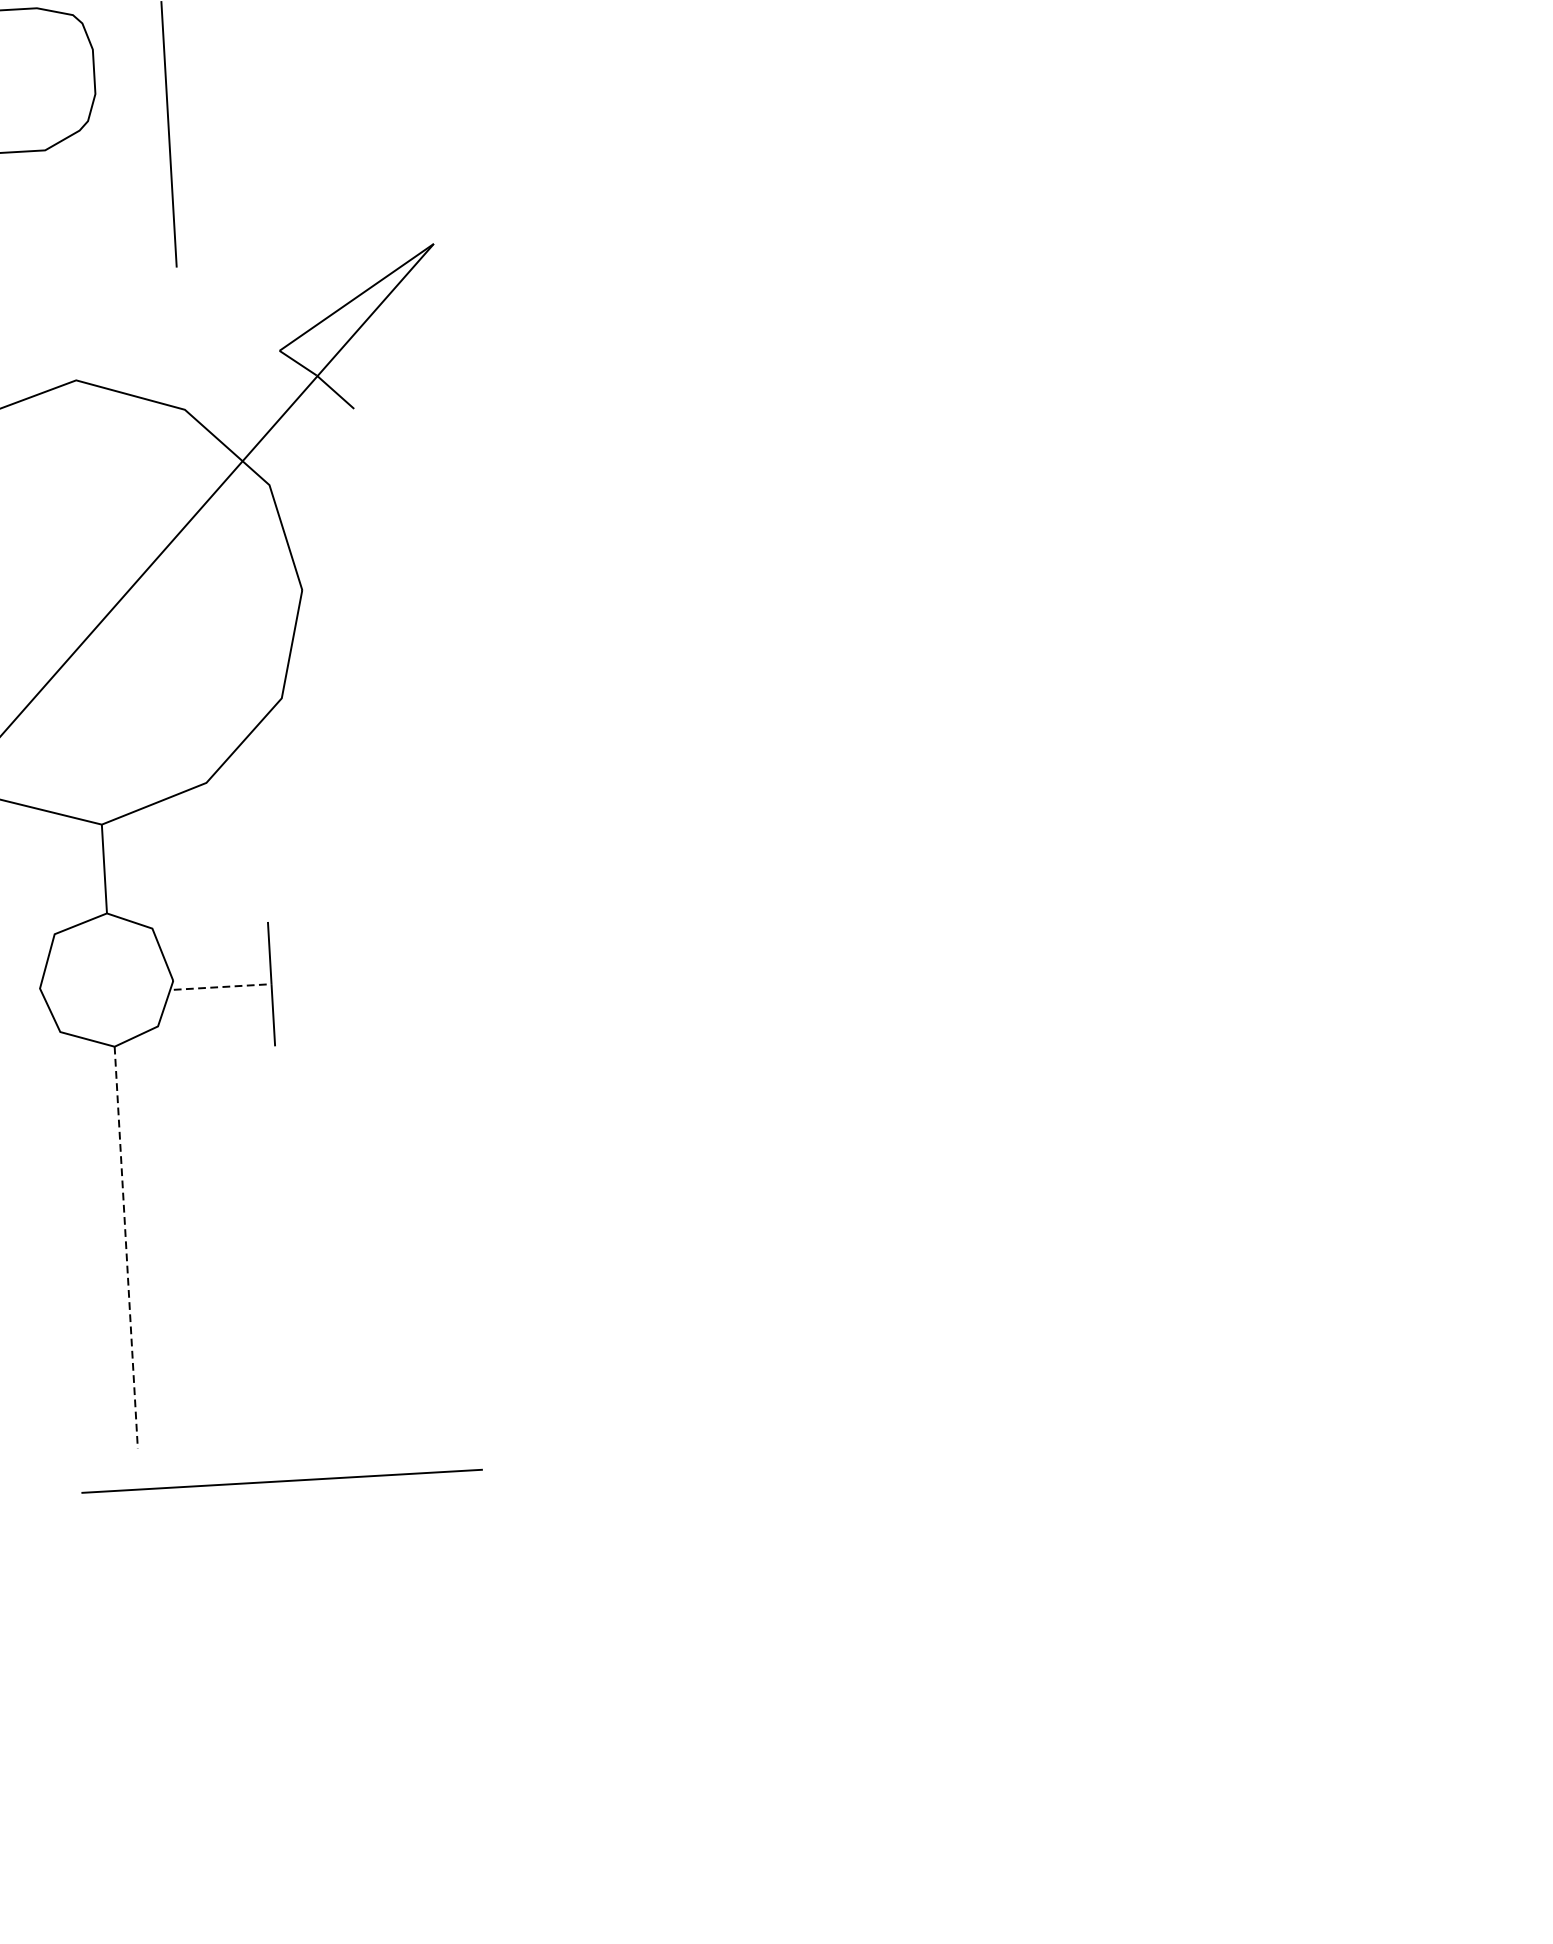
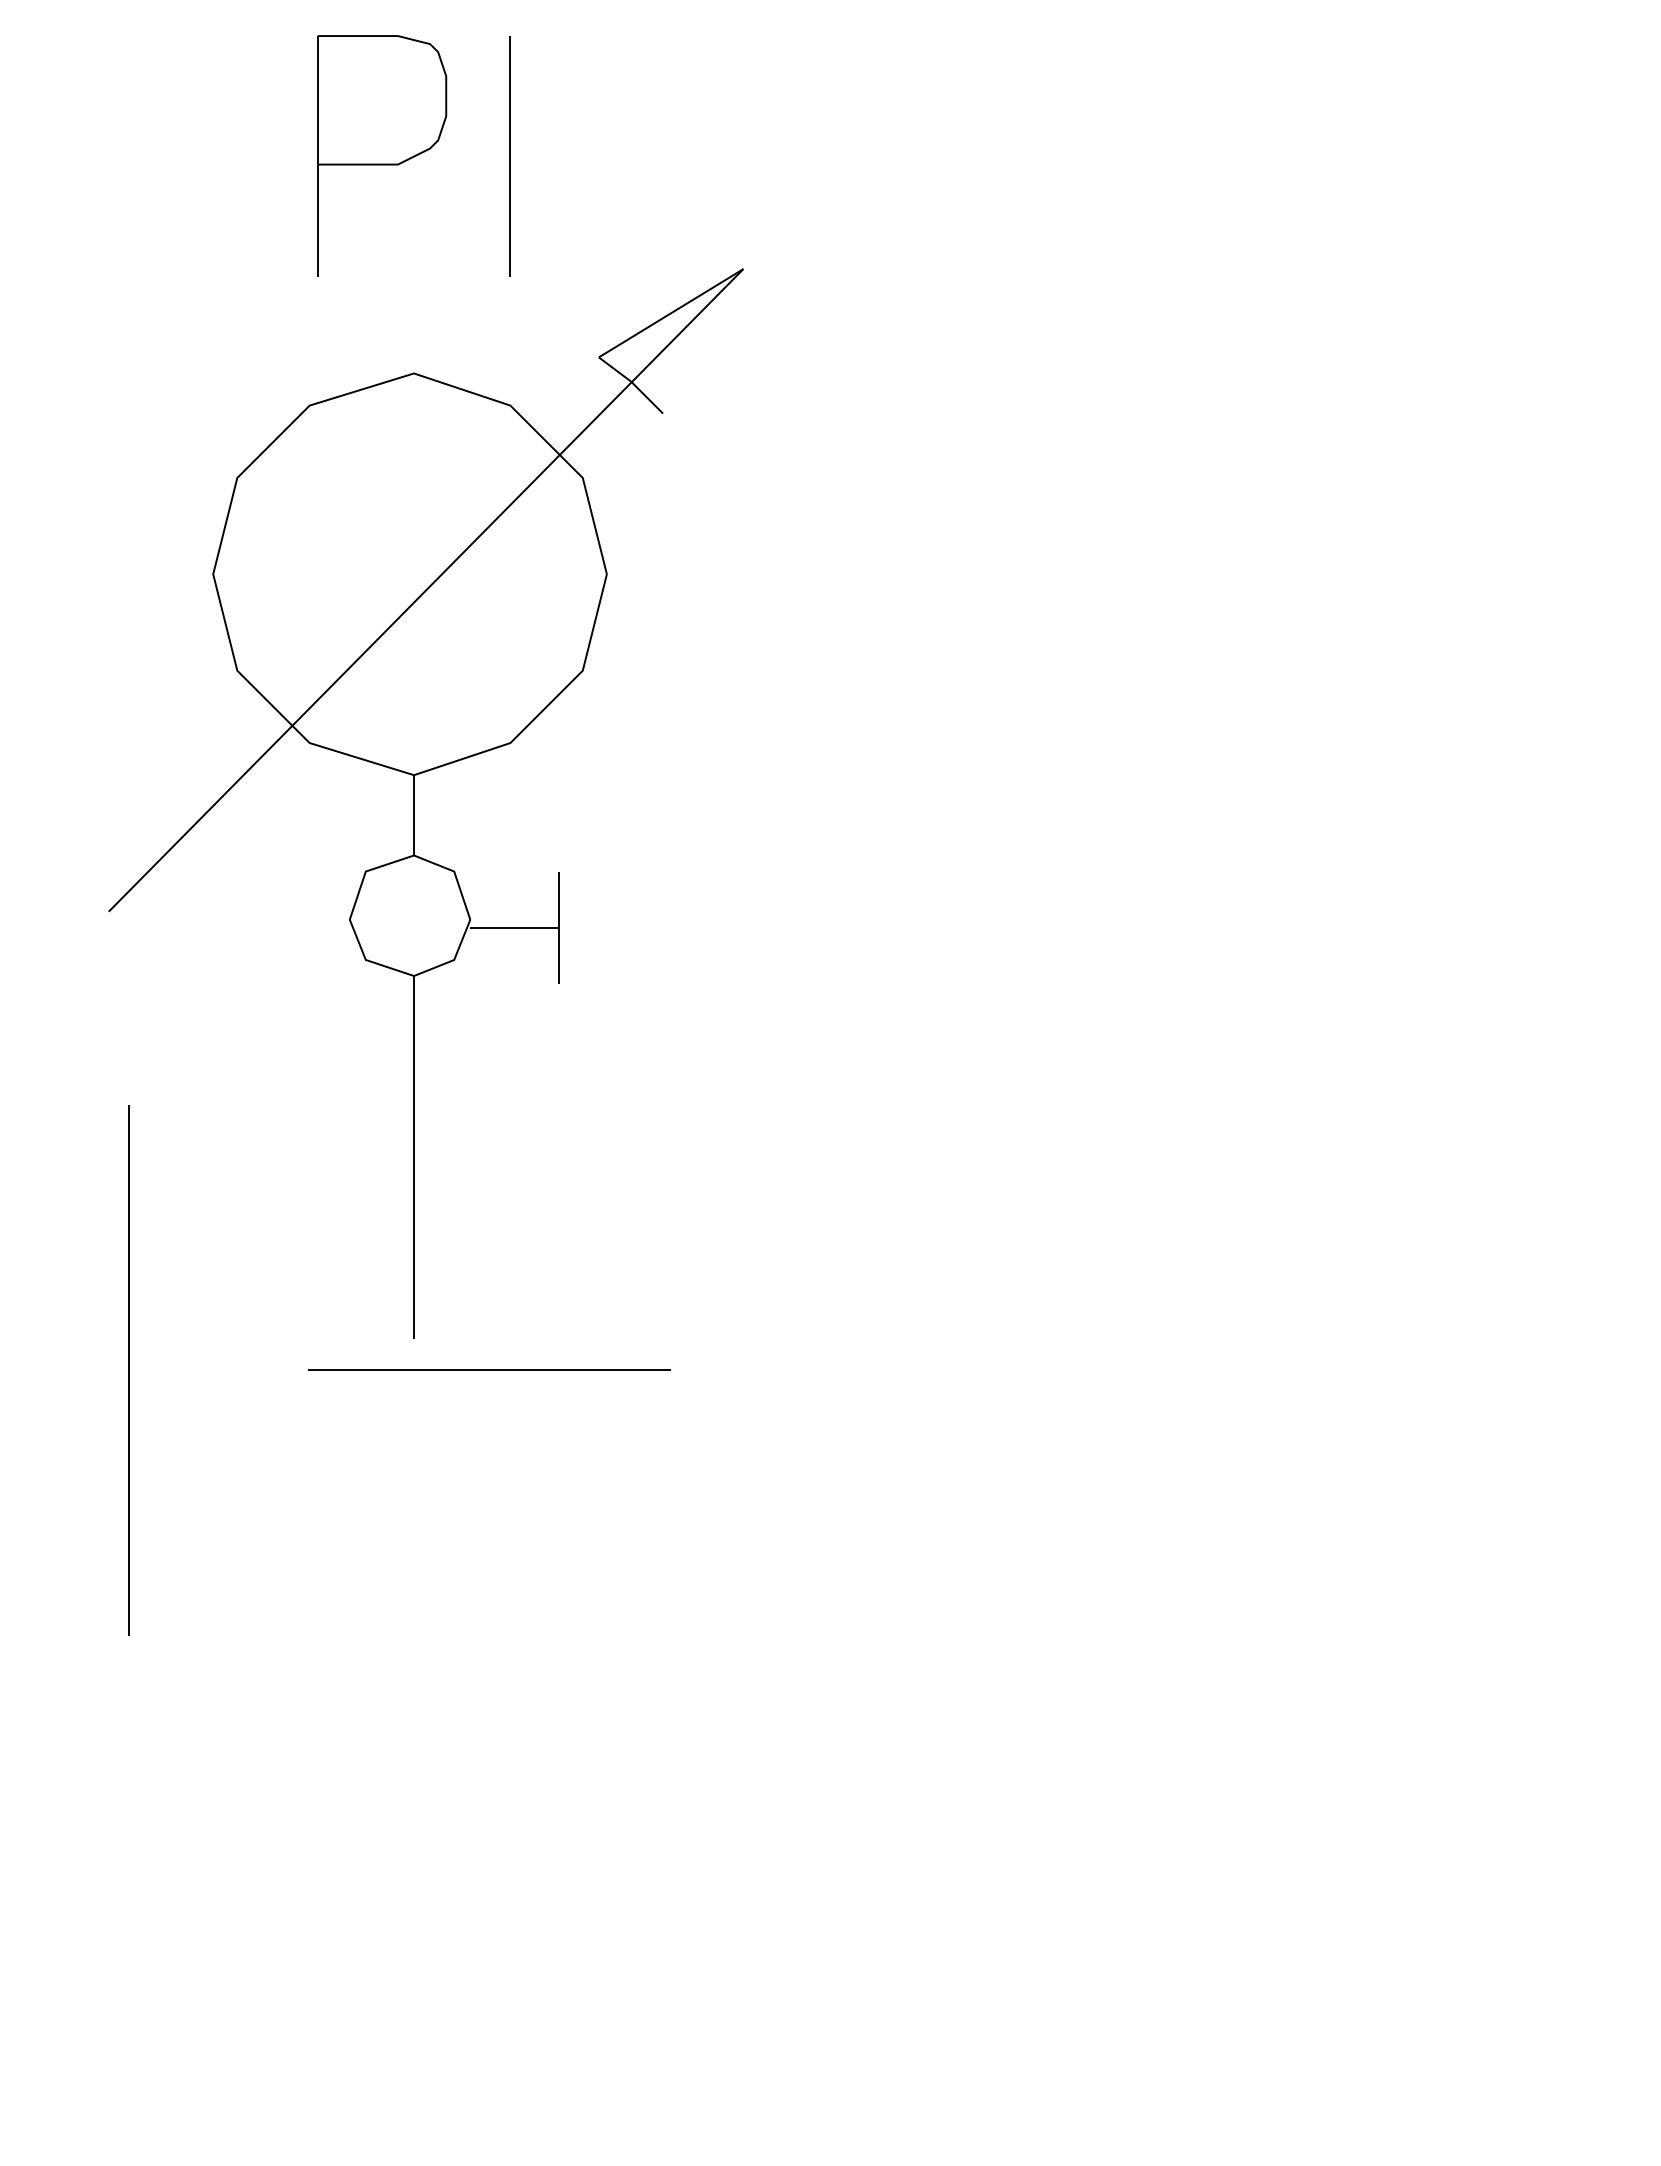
line: (223, 986) -> (515, 927), dashed -> solid
line: (126, 1247) -> (414, 1157), dashed -> solid
line: (282, 1480) -> (489, 1369), moved

